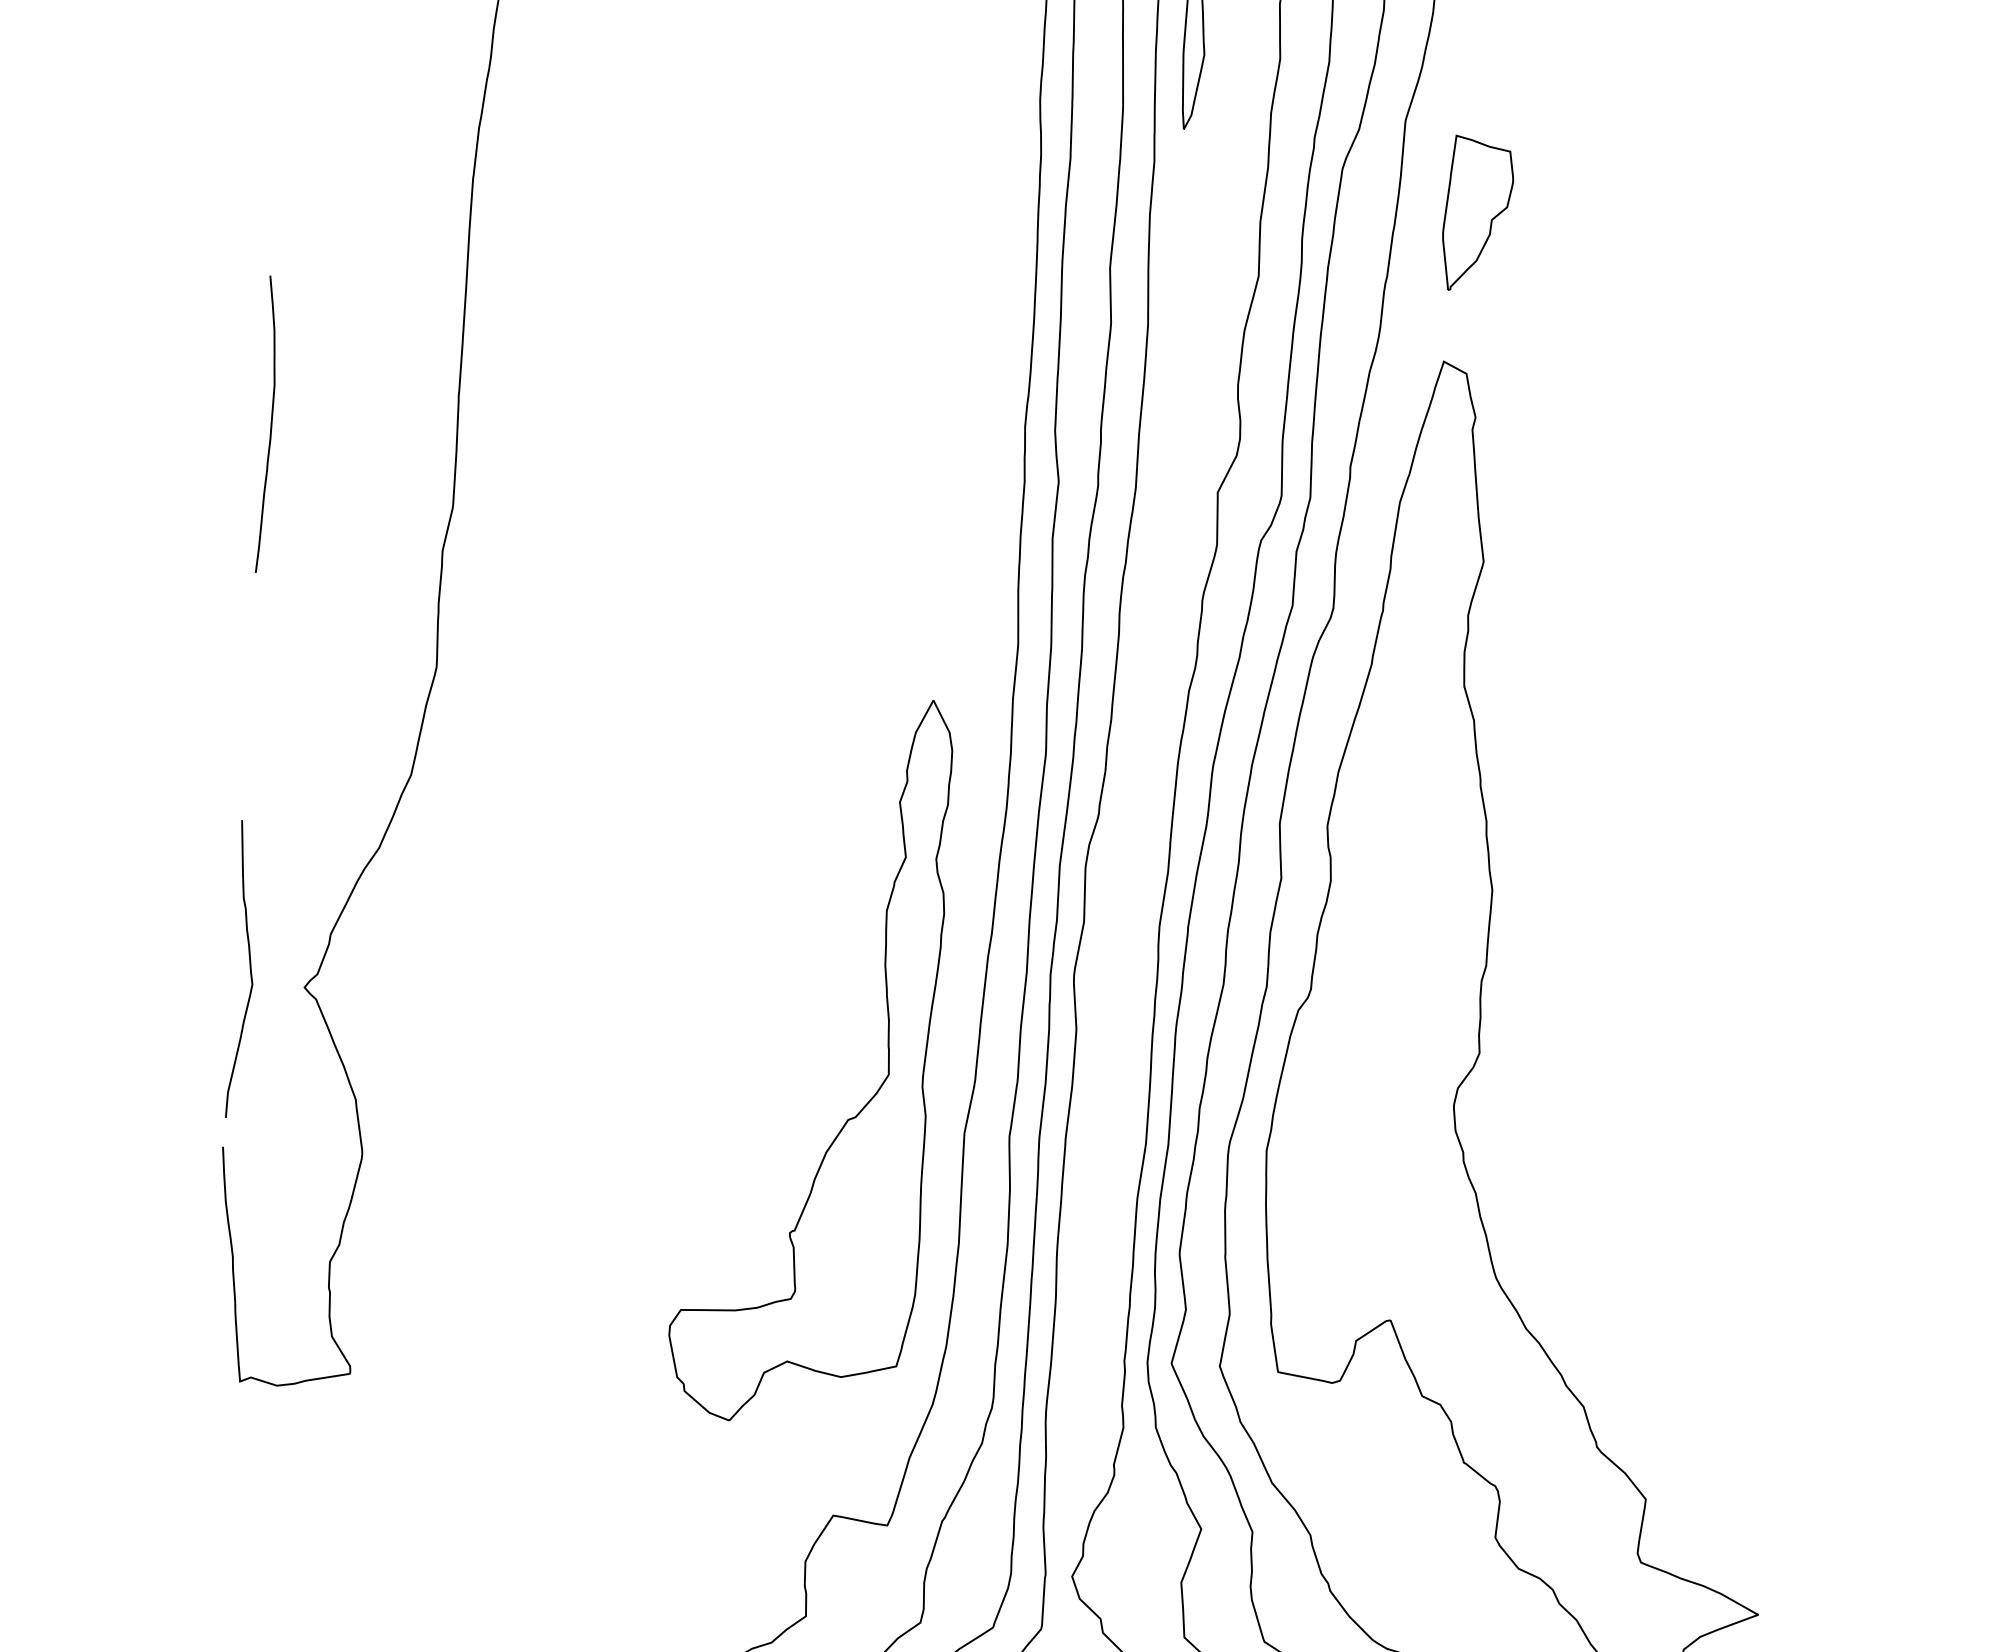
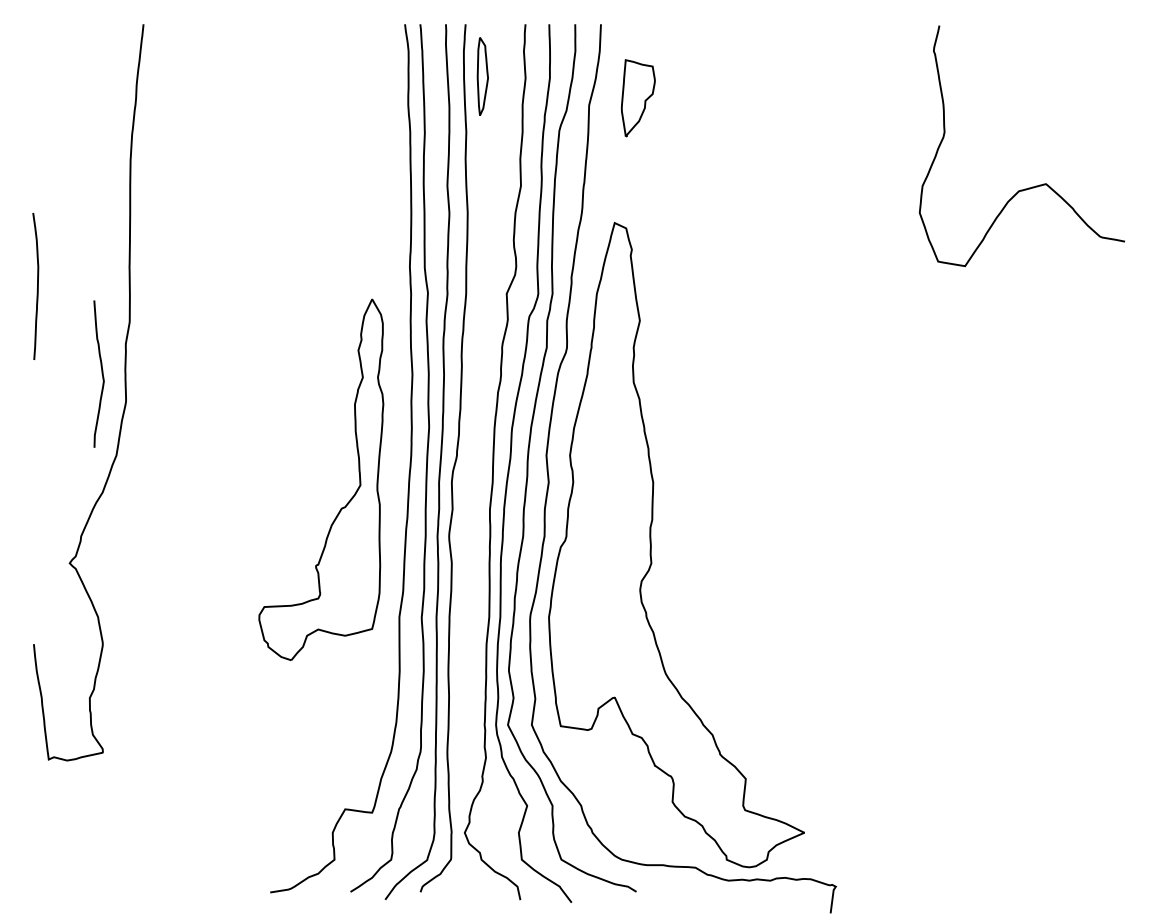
part: (1475, 214) -> (637, 98), moved
curve: (248, 968) -> (101, 373), moved
part: (847, 1117) -> (341, 507), moved

